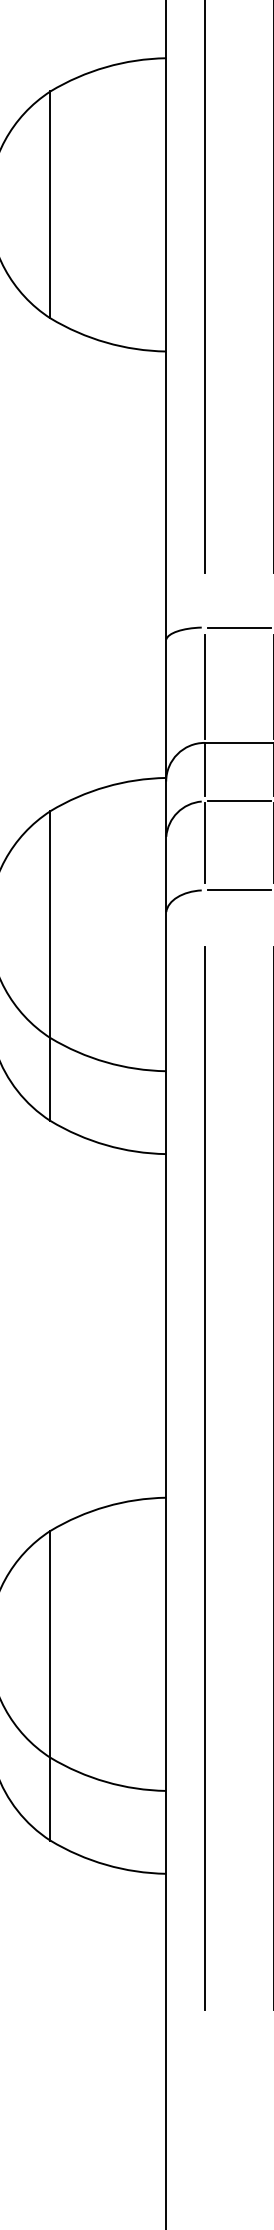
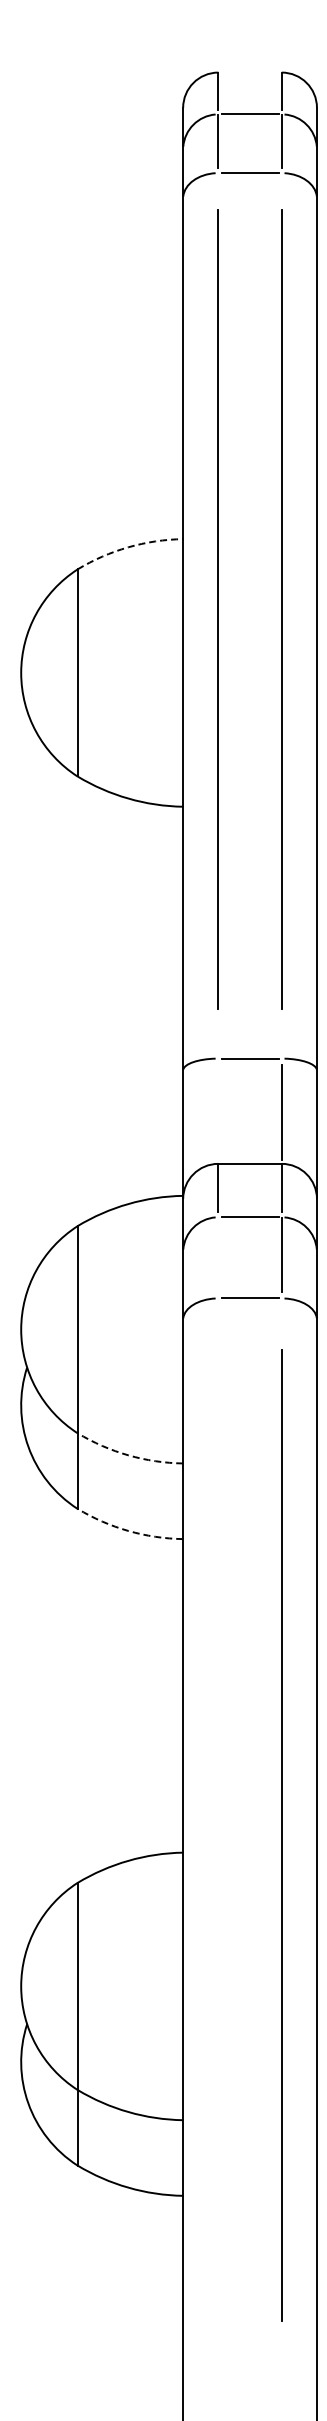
arc: (106, 67) -> (128, 547), solid -> dashed
line: (204, 686) -> (218, 1112), removed
line: (204, 842) -> (218, 1254), removed
arc: (106, 1062) -> (128, 1455), solid -> dashed
arc: (106, 1144) -> (128, 1530), solid -> dashed
line: (204, 1478) -> (218, 1835), removed

